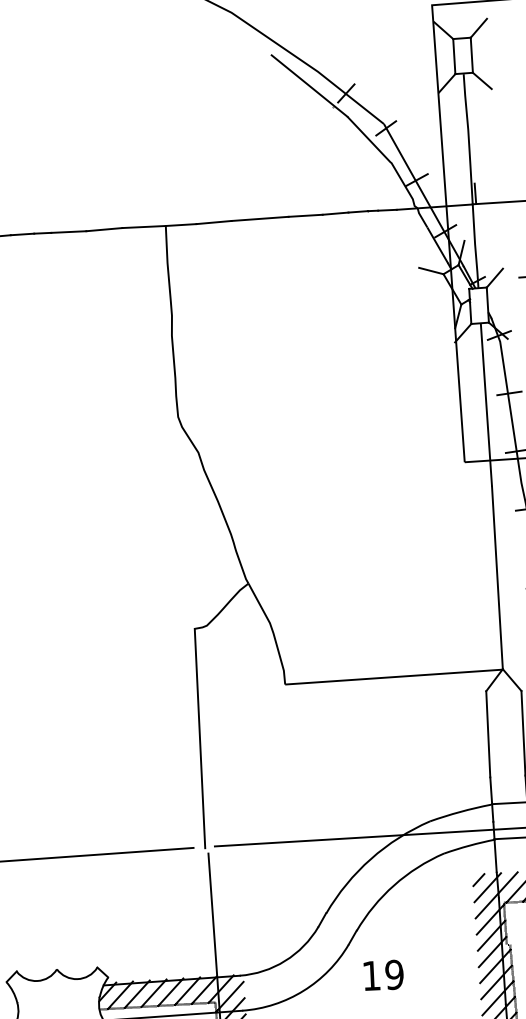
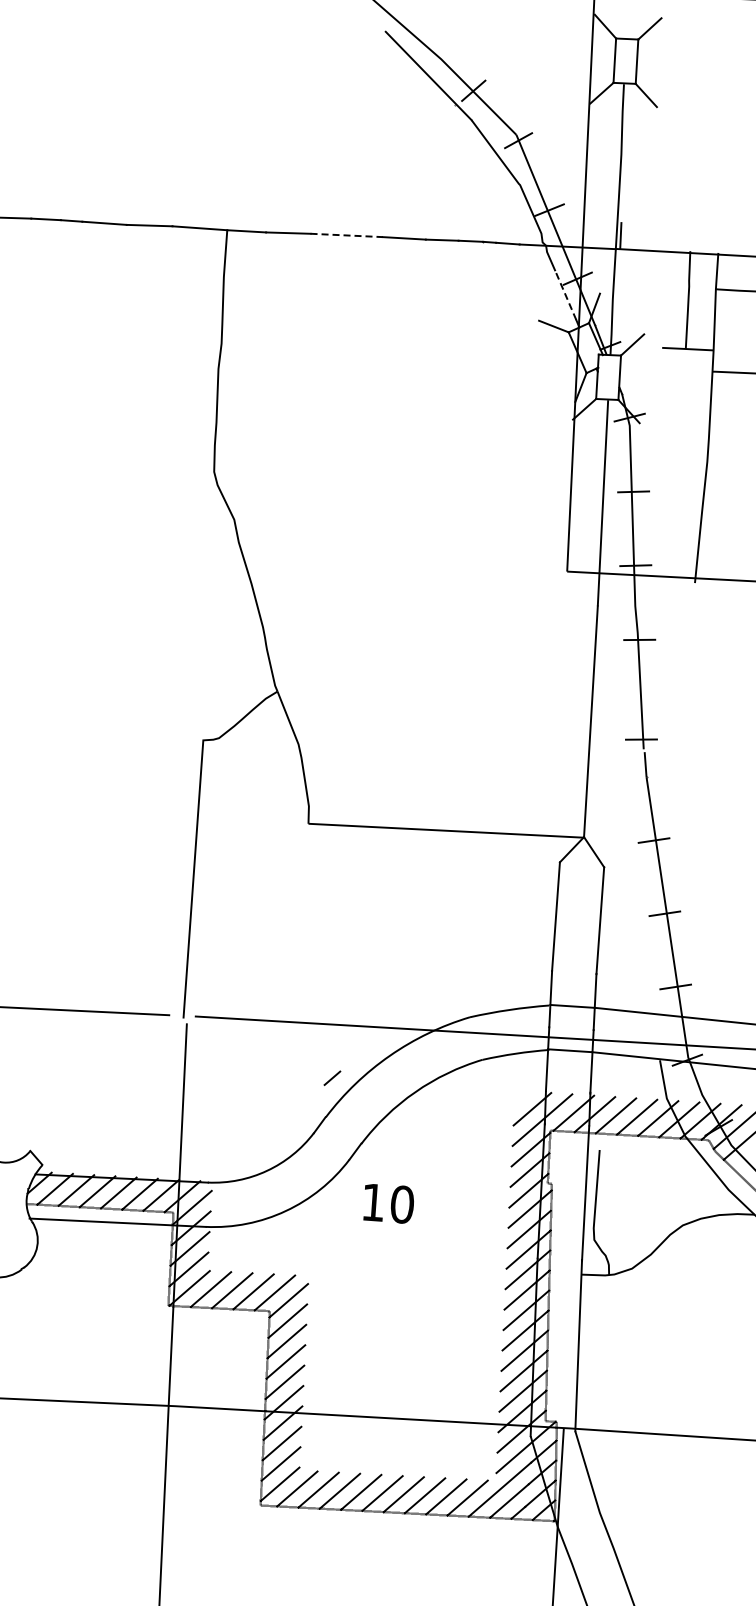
line: (260, 218) -> (347, 235), solid -> dashed
line: (437, 245) -> (565, 295), solid -> dashed
line: (478, 879) -> (332, 1077), moved
text: (394, 974) -> (402, 1204), 19 -> 10

